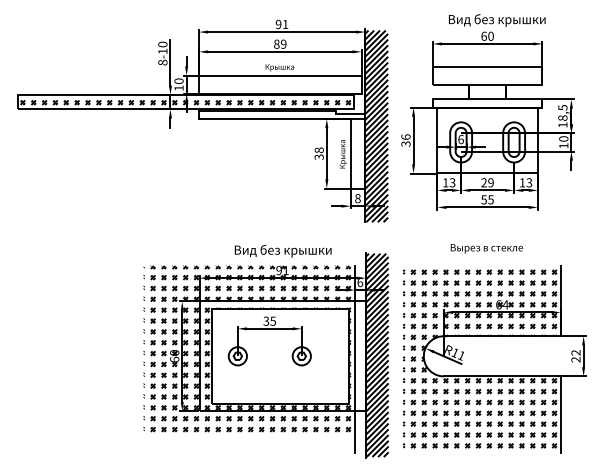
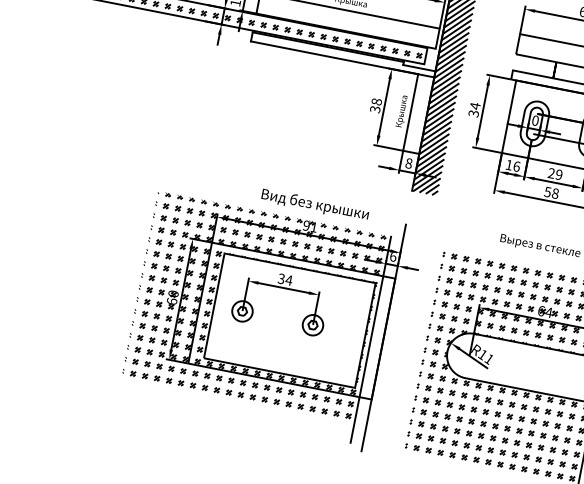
text: (405, 137) -> (474, 106), 36 -> 34
text: (460, 139) -> (534, 120), 6 -> 0
text: (452, 182) -> (516, 166), 13 -> 16
text: (490, 199) -> (554, 193), 55 -> 58
text: (273, 320) -> (289, 279), 35 -> 34
hatch: (376, 355) -> (395, 340), removed

